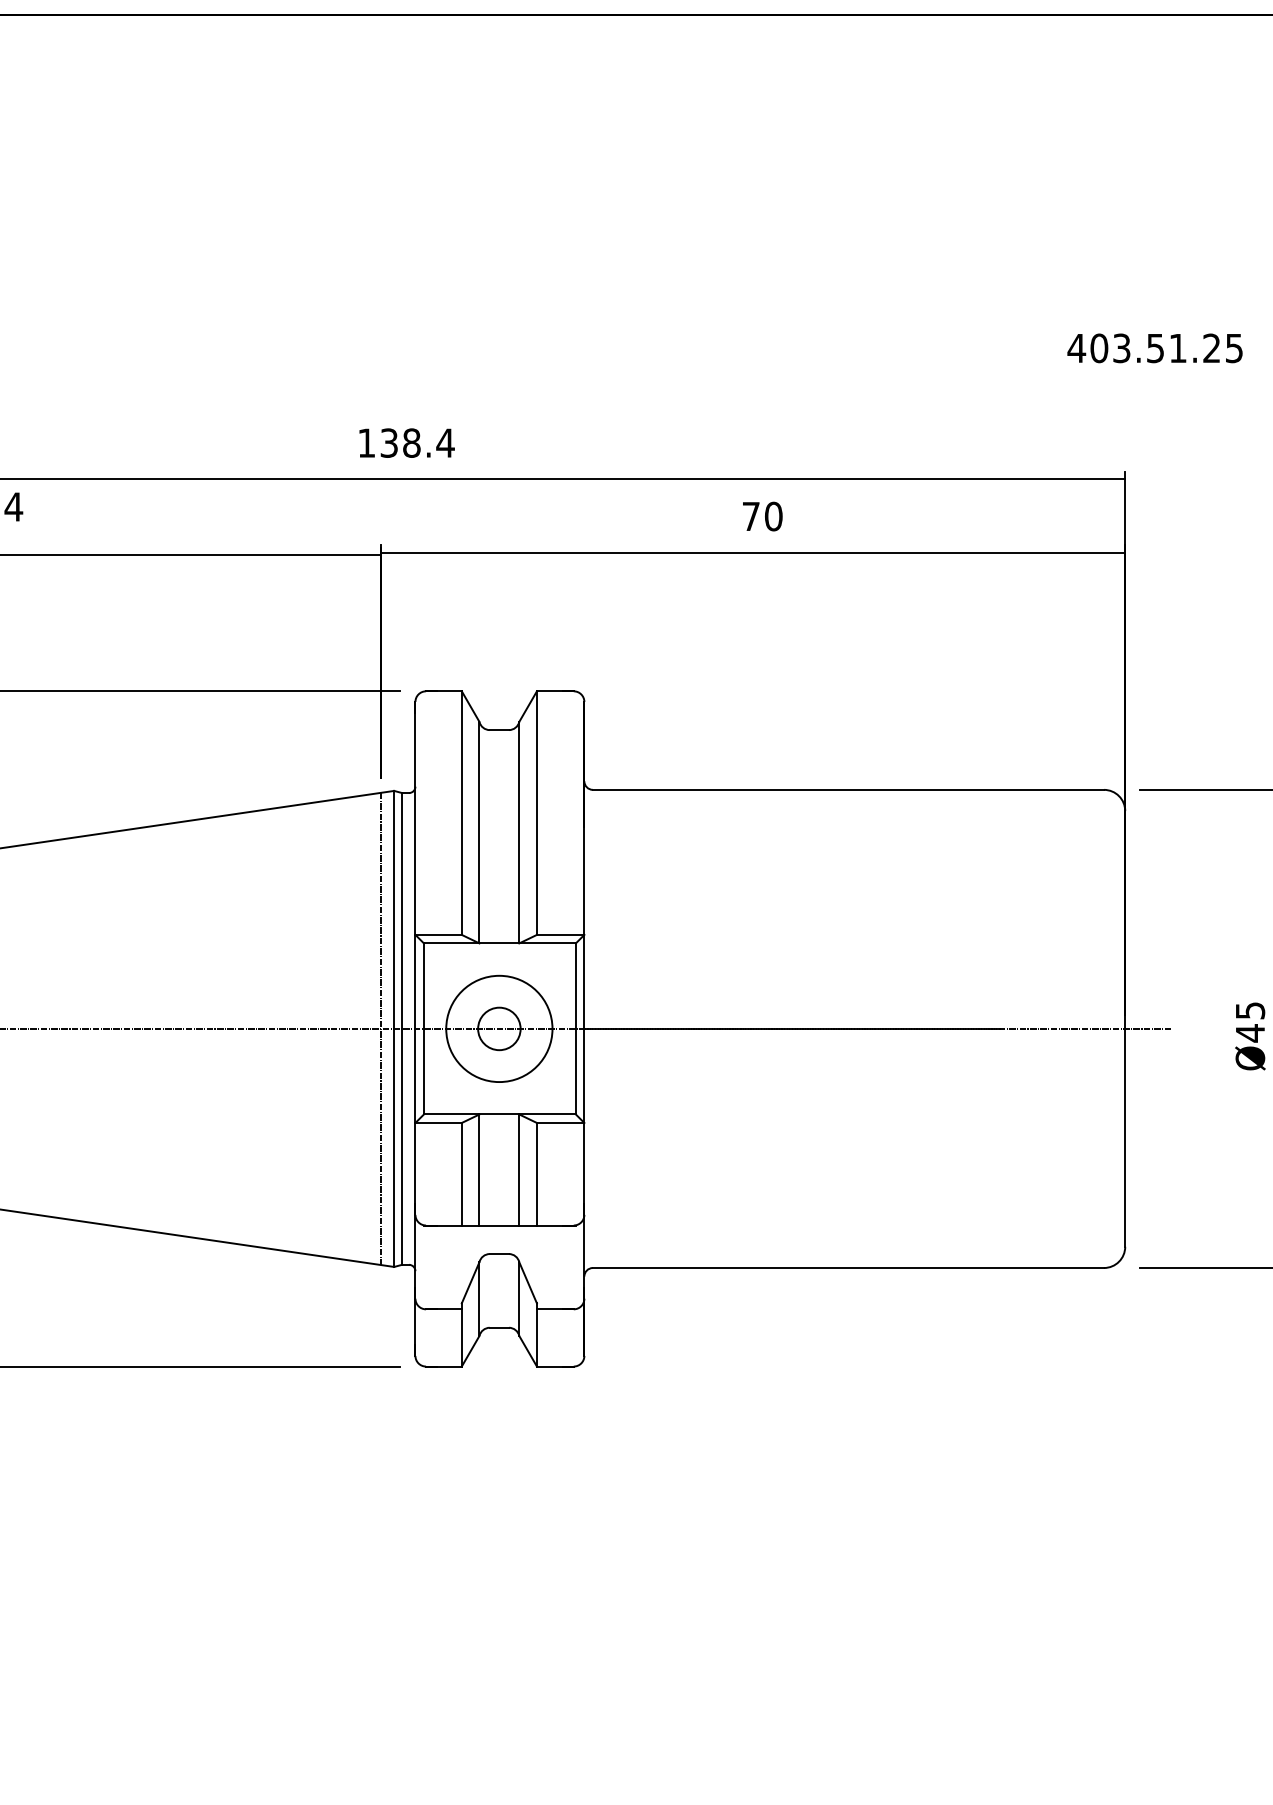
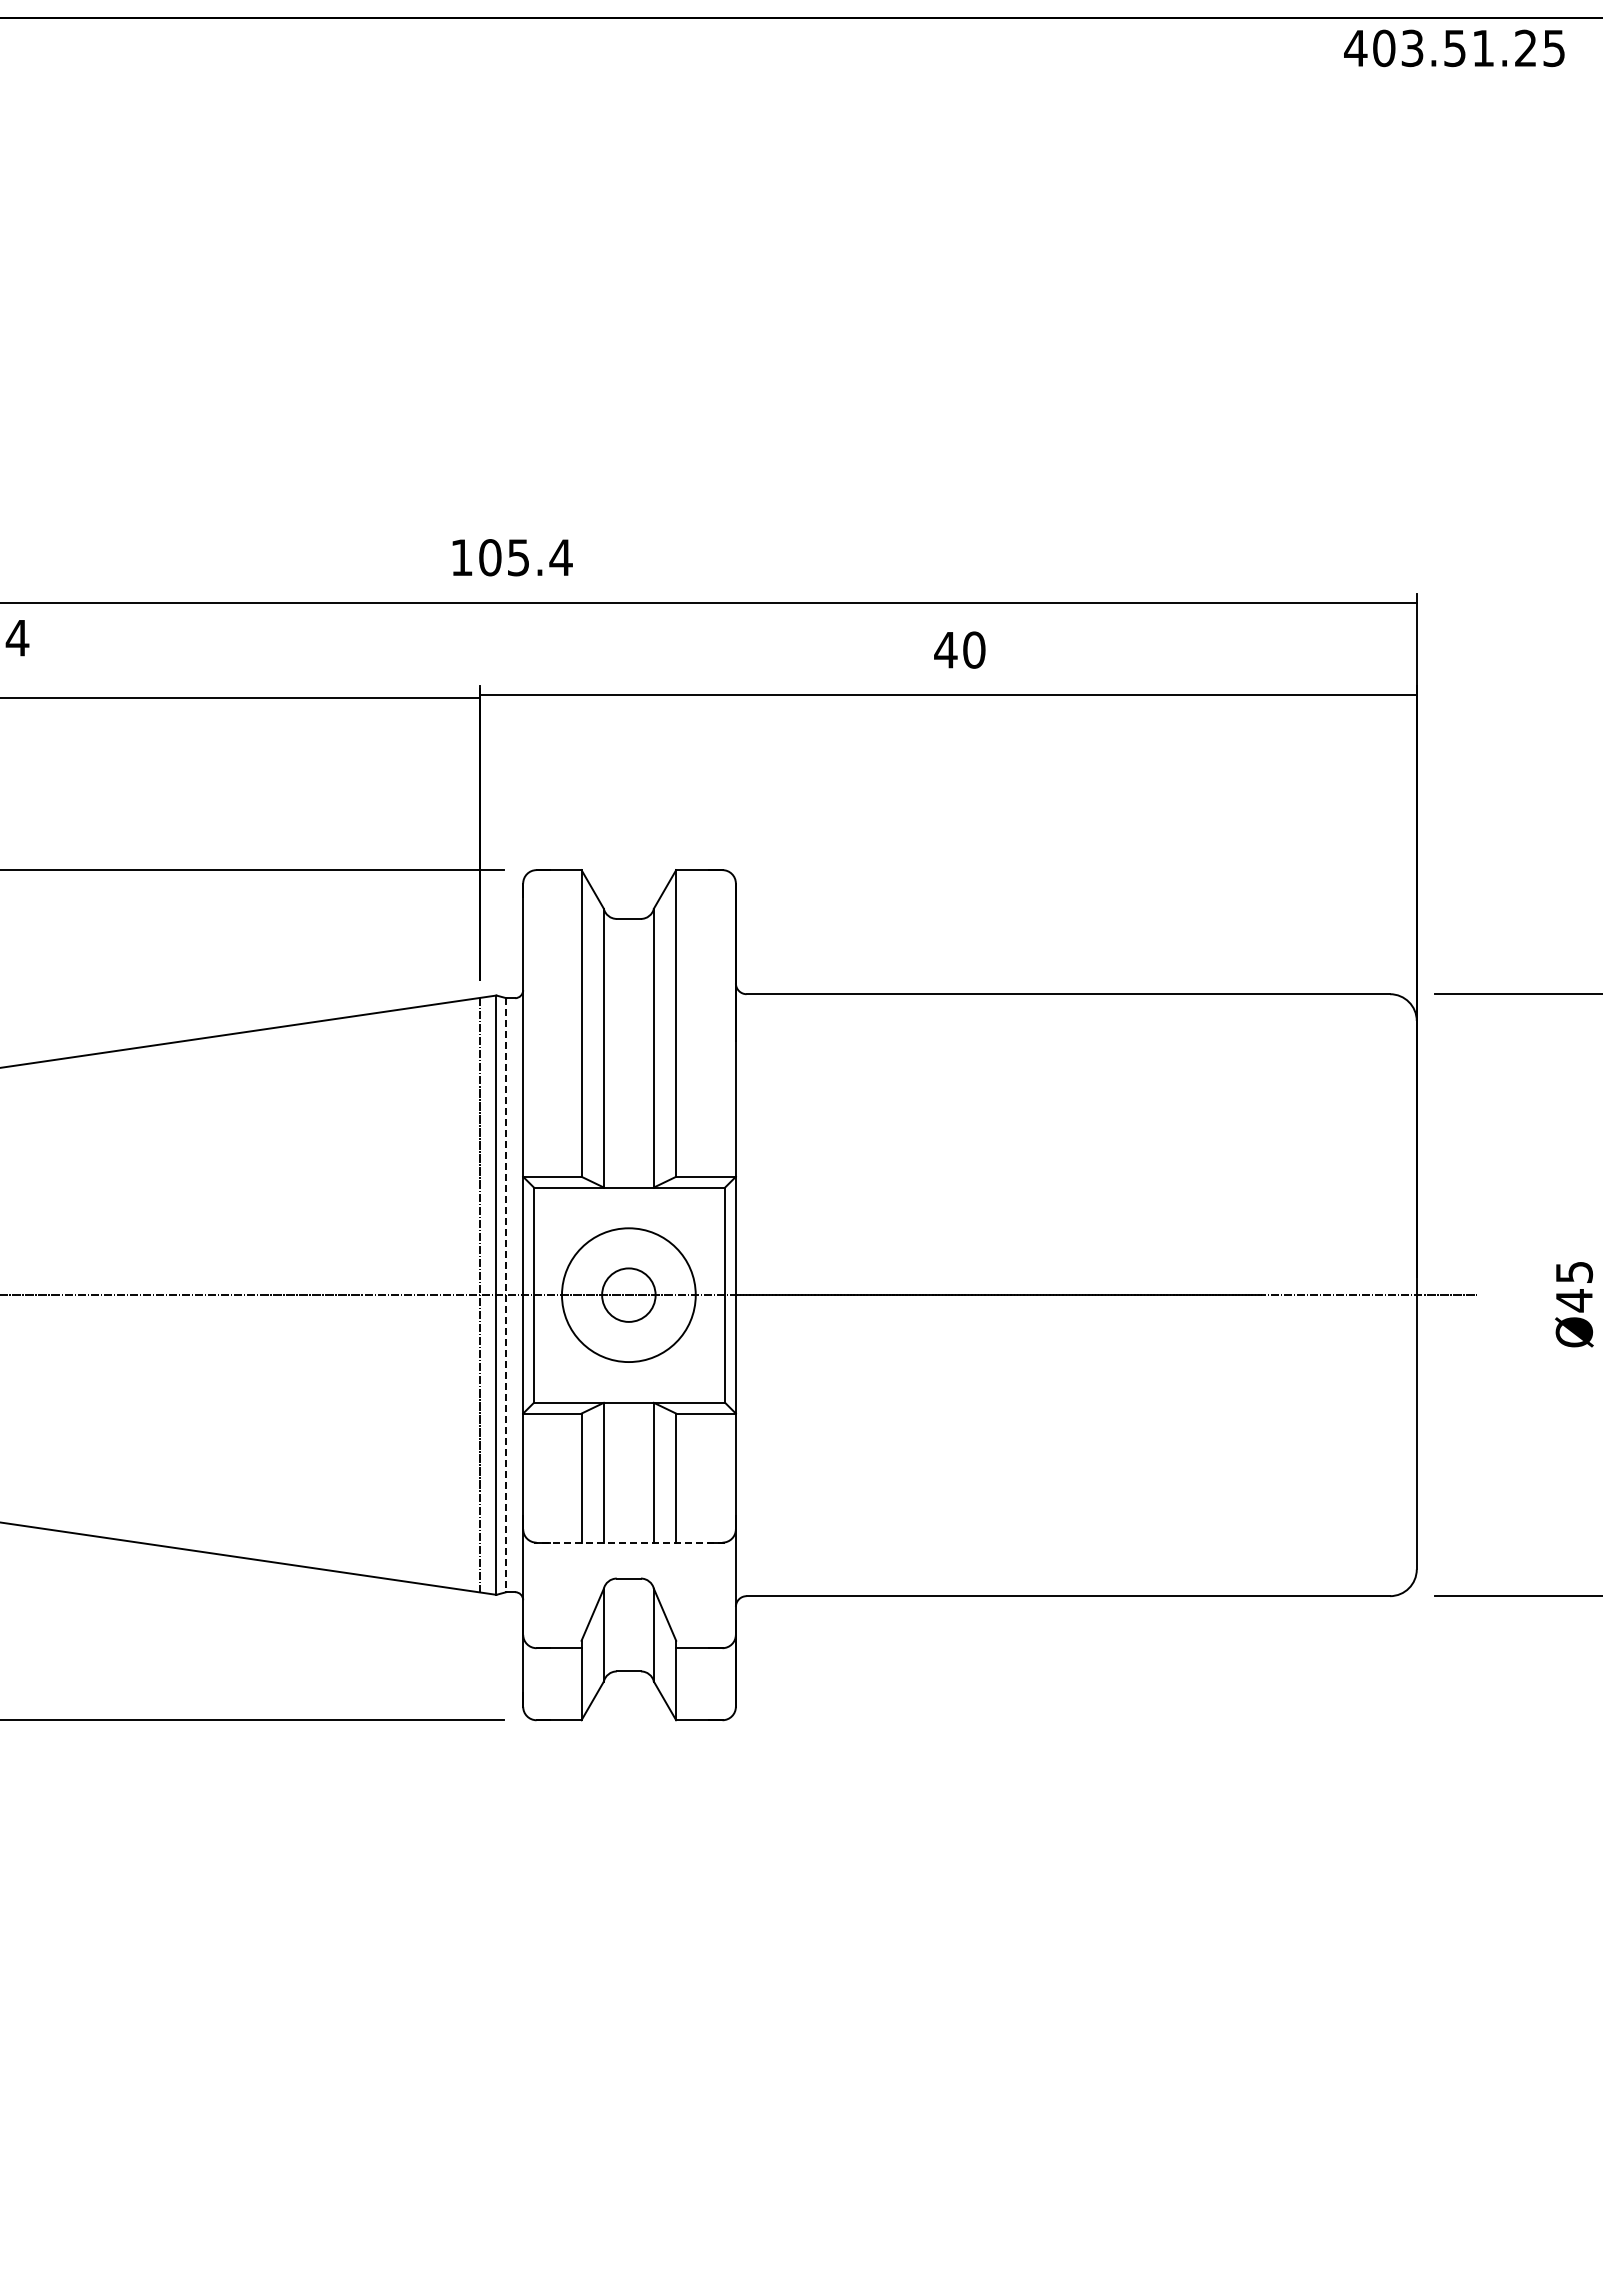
text: (1155, 348) -> (1454, 48), moved
text: (400, 442) -> (504, 557), 138.4 -> 105.4
text: (750, 516) -> (945, 650), 70 -> 40
line: (402, 1029) -> (506, 1295), solid -> dashed
line: (499, 1225) -> (629, 1542), solid -> dashed

